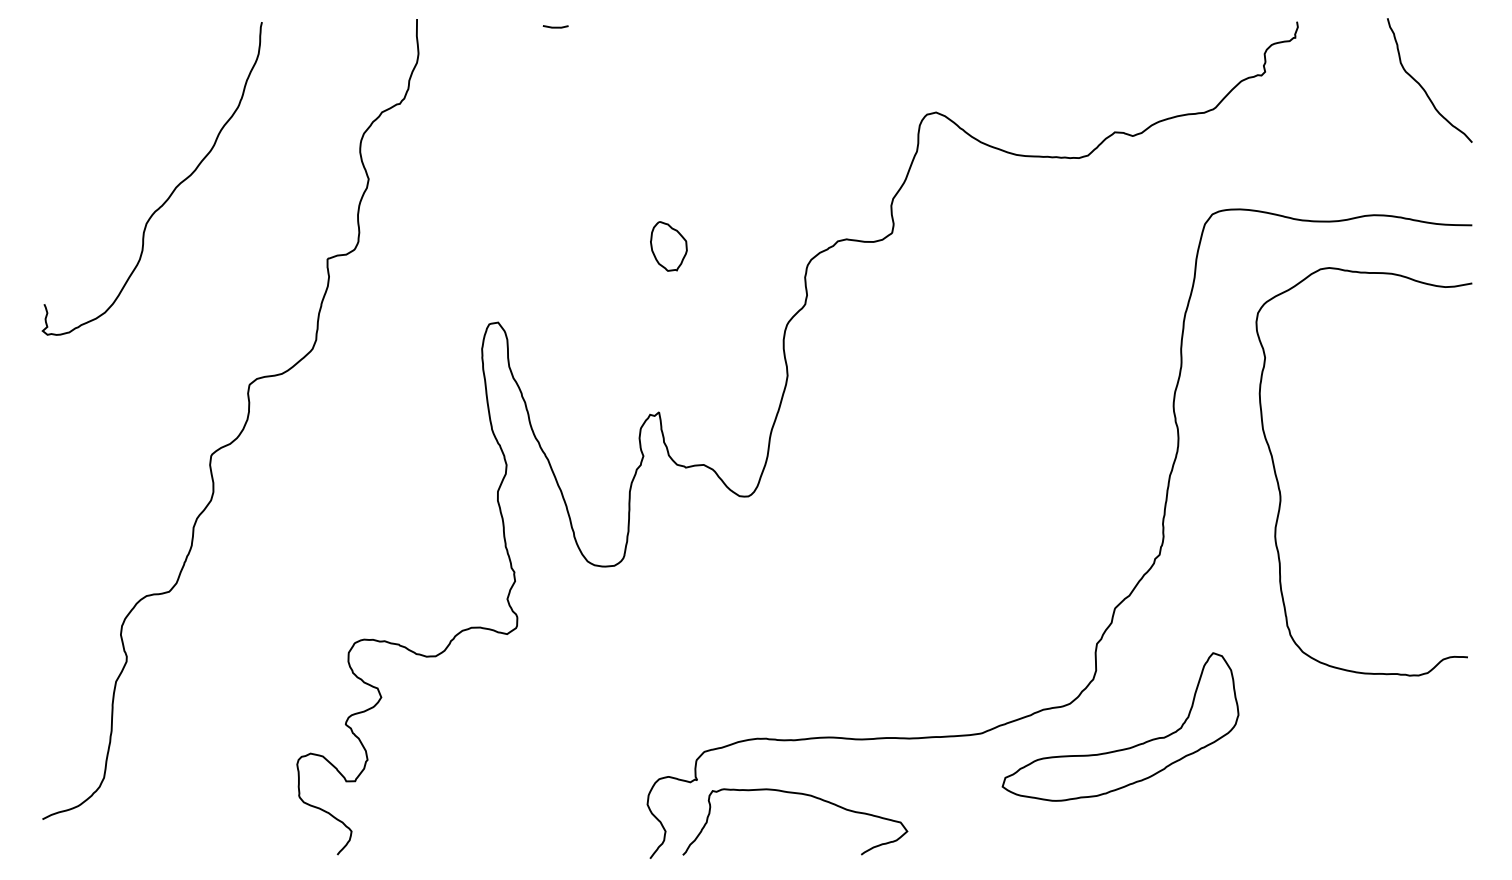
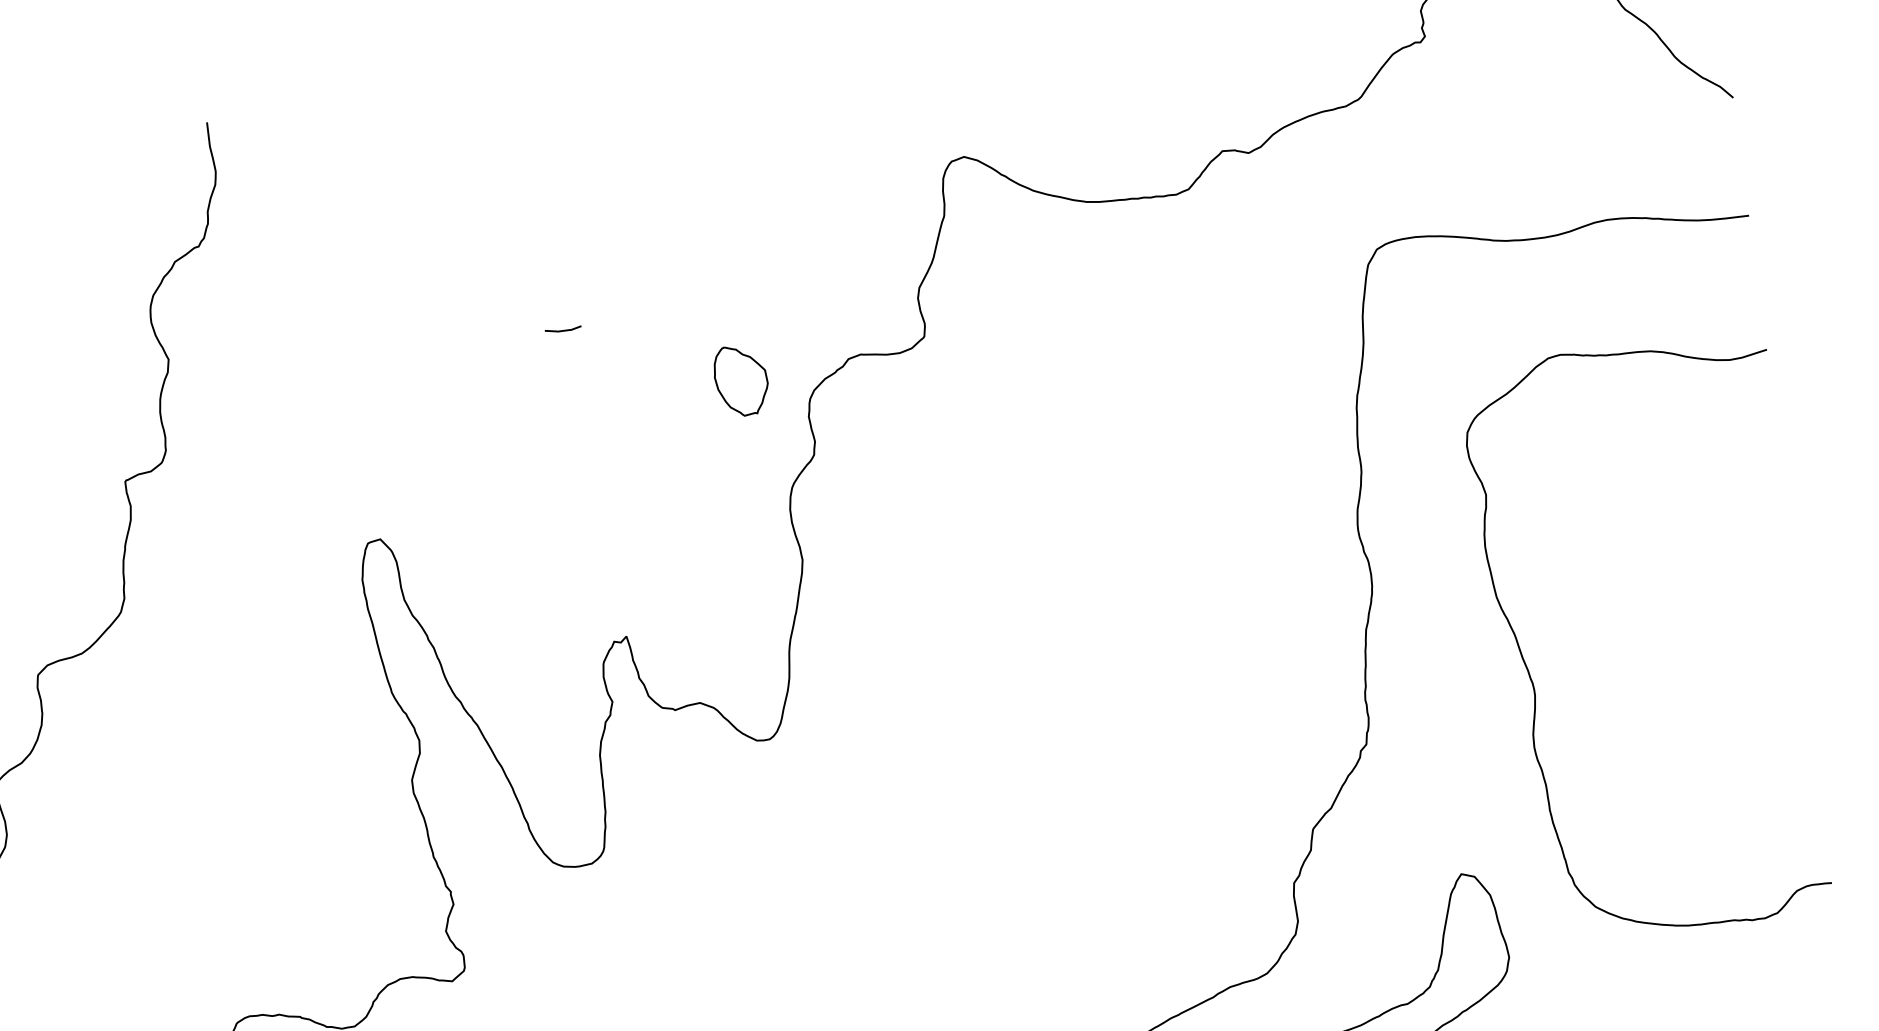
line: (555, 26) -> (562, 329), moved
part: (668, 246) -> (740, 380), moved
curve: (1280, 489) -> (1532, 679), moved

